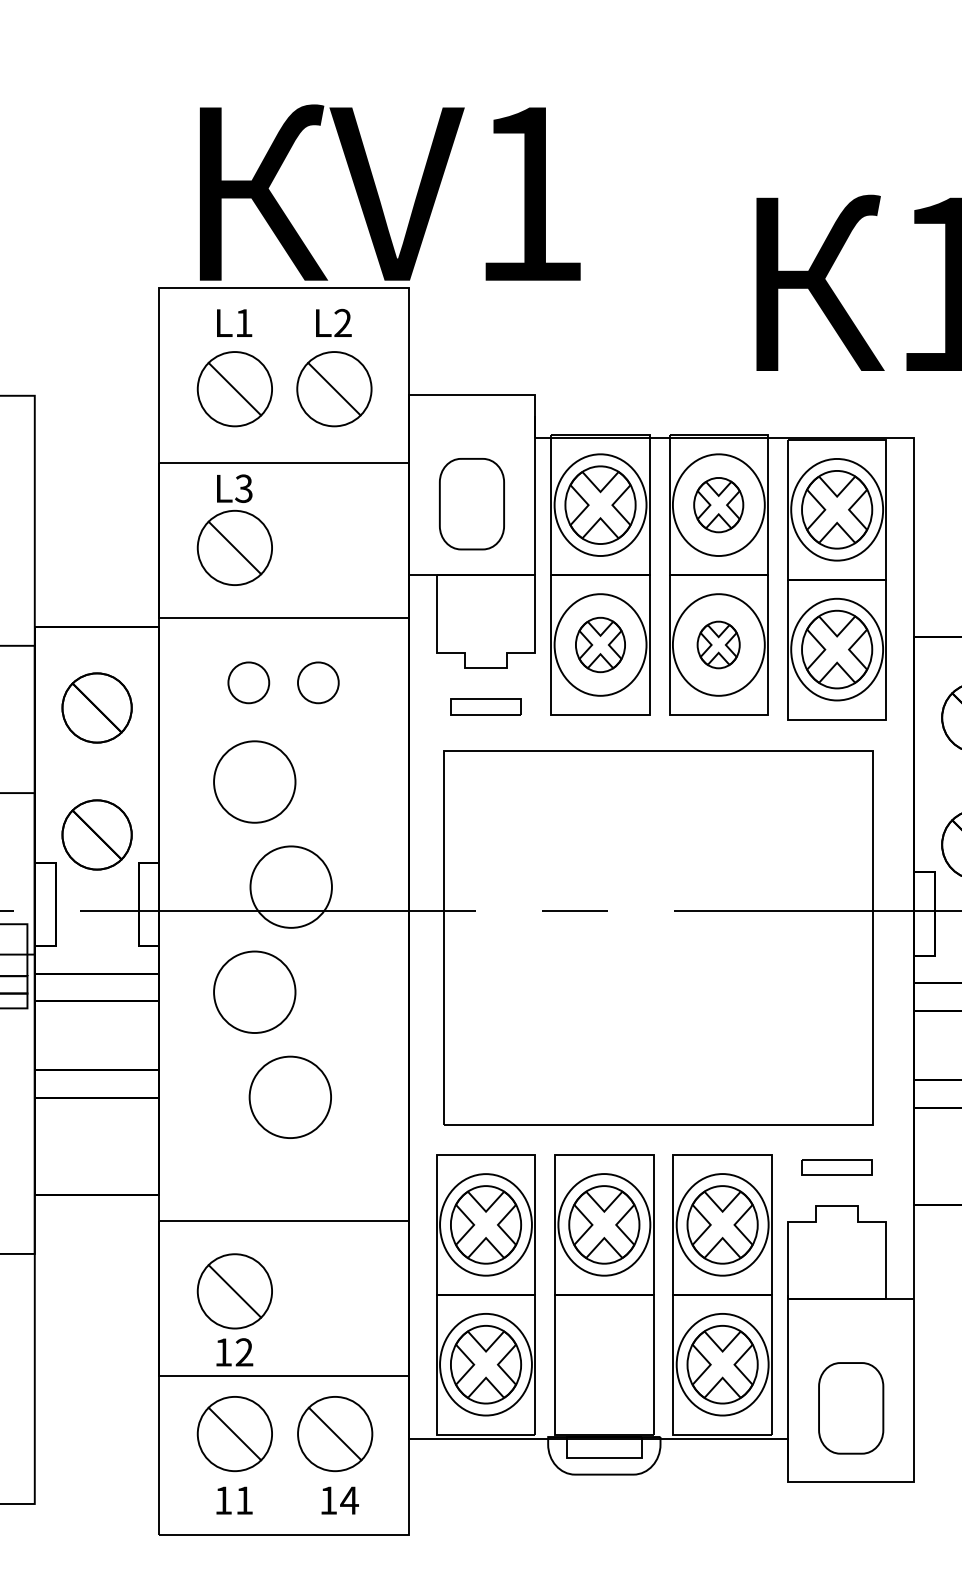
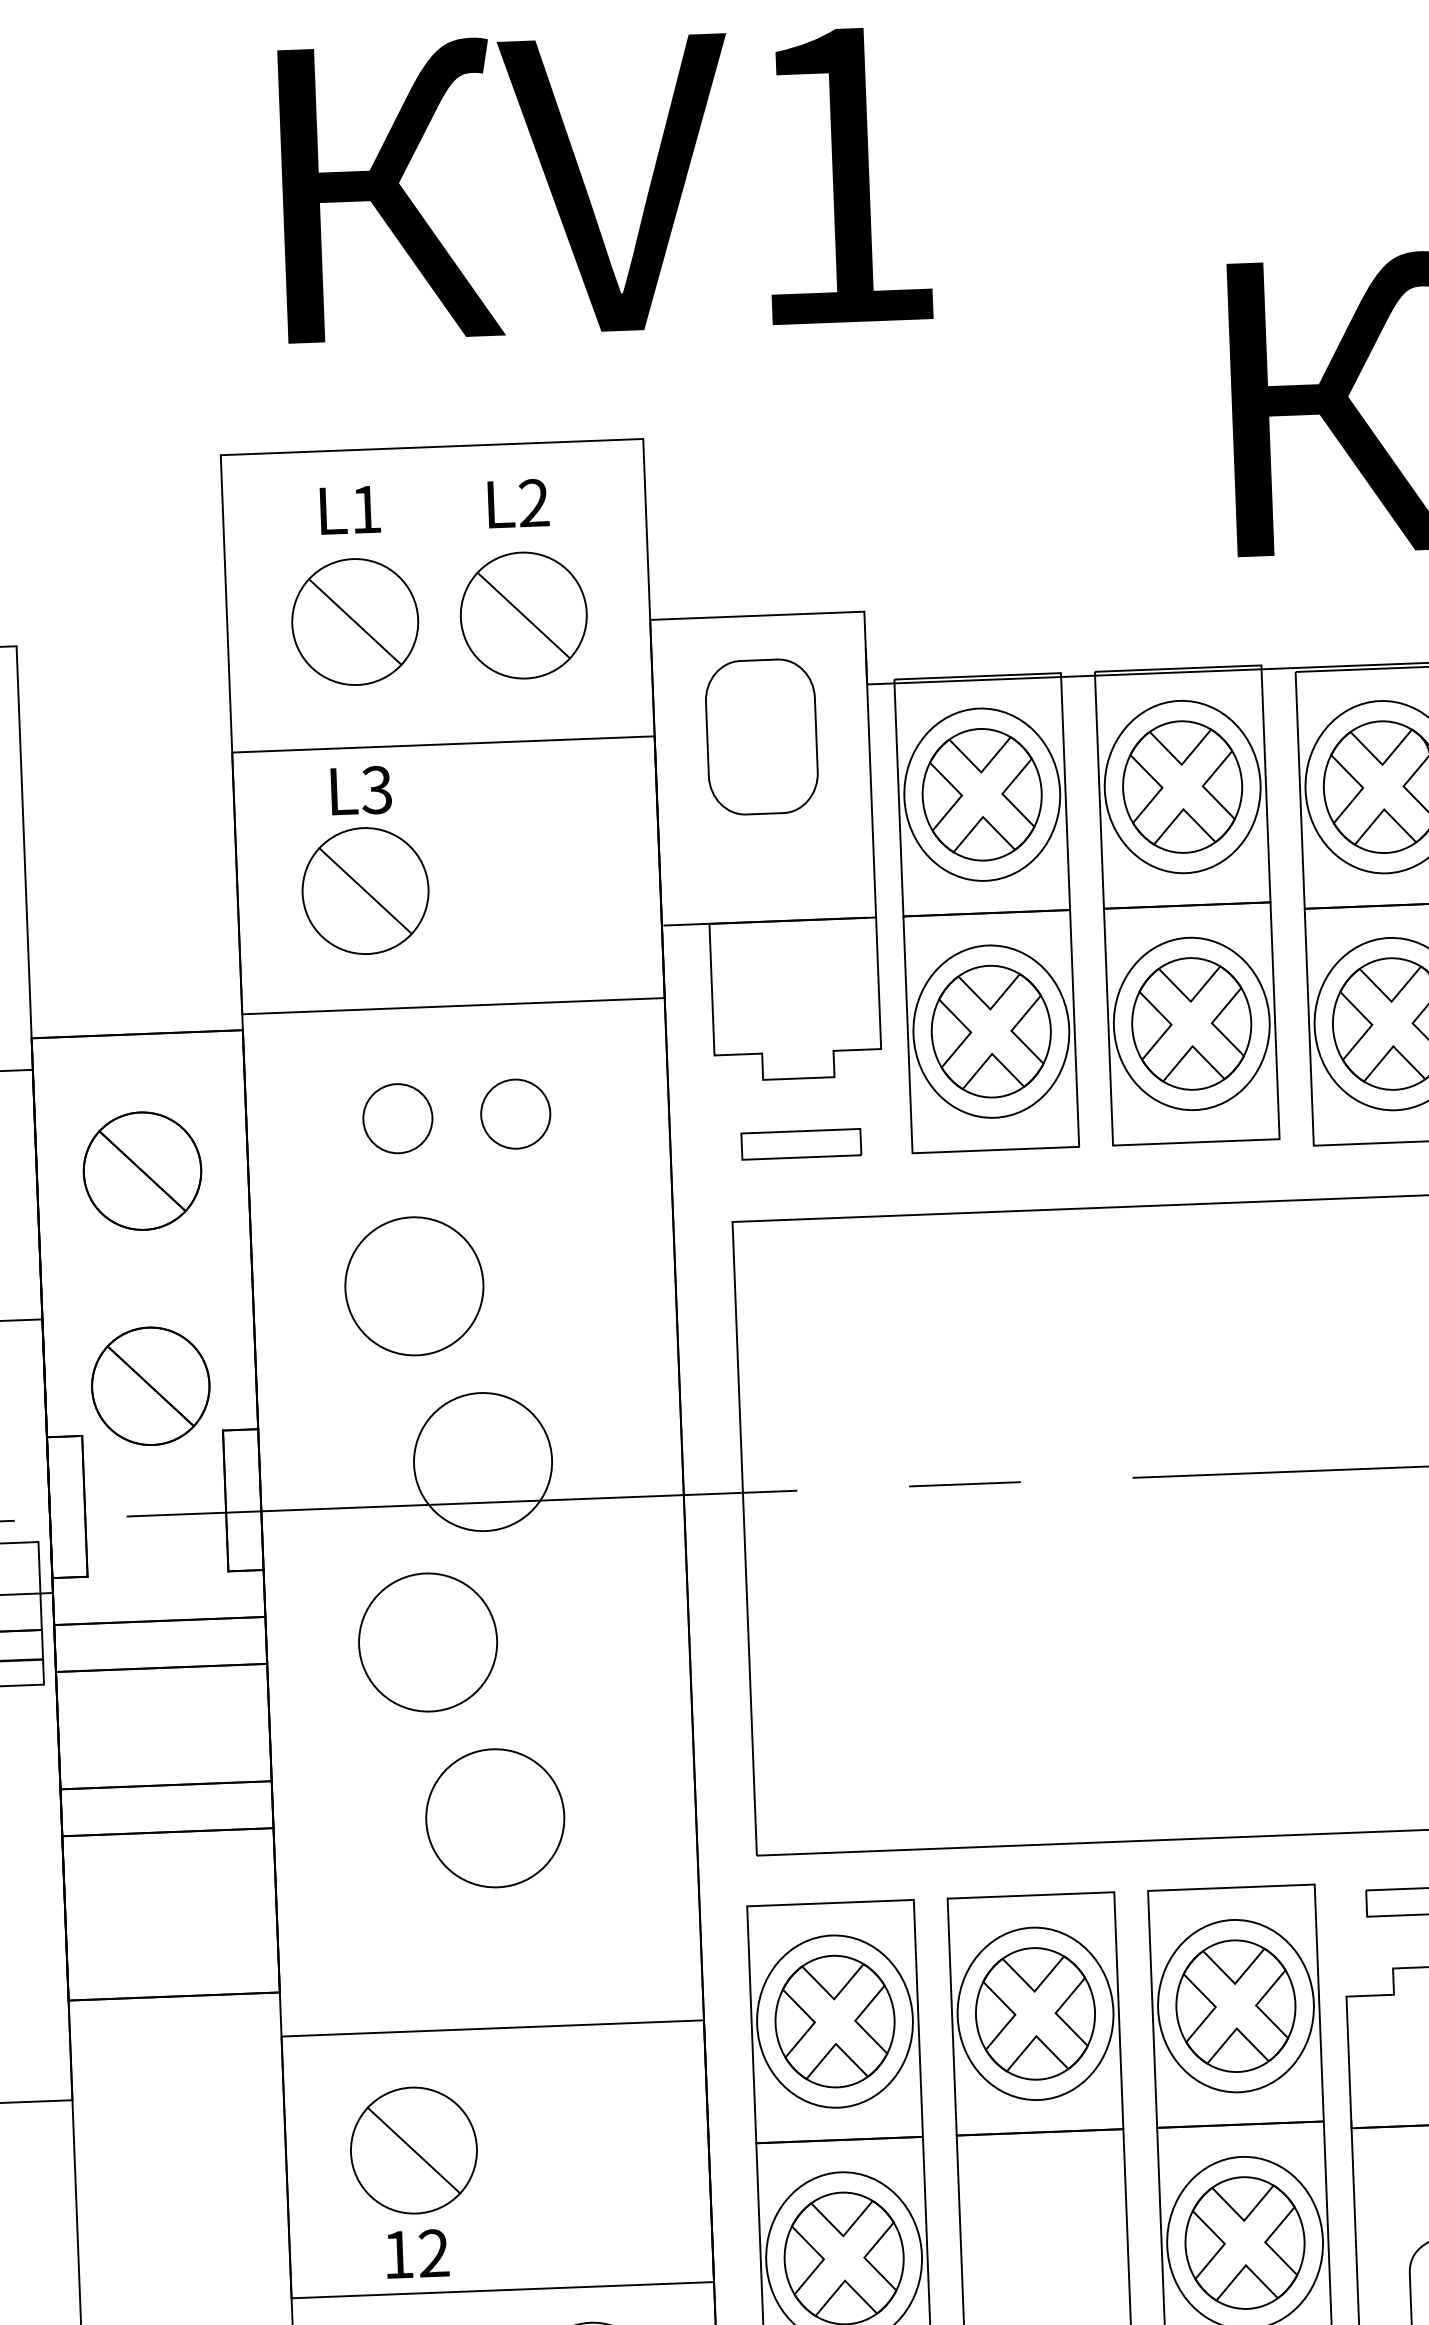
text: (390, 192) -> (605, 181), moved
part: (471, 504) -> (761, 737), moved
part: (718, 504) -> (1182, 785), size x1.43
part: (600, 644) -> (991, 1030), size x1.43
part: (718, 644) -> (1191, 1023), size x1.67

